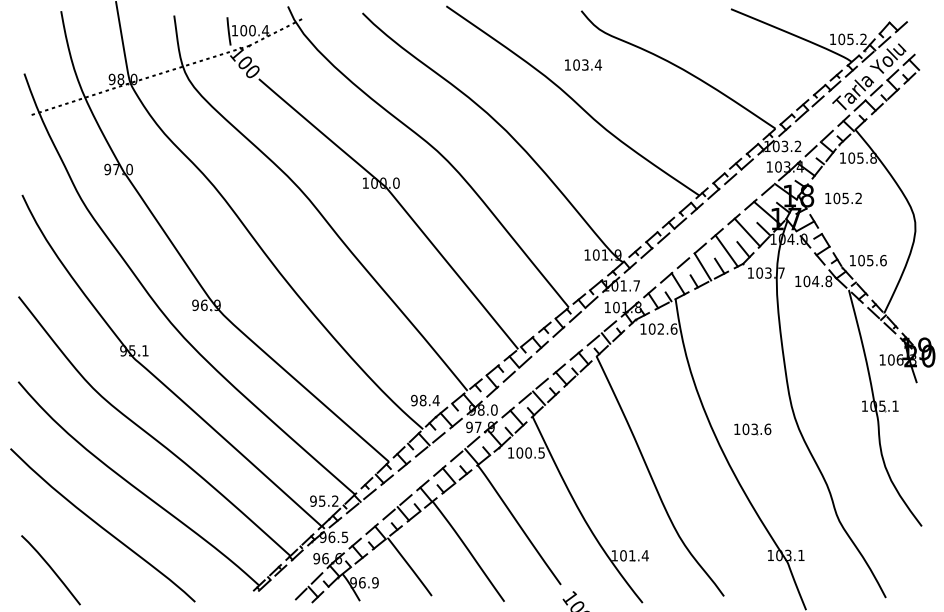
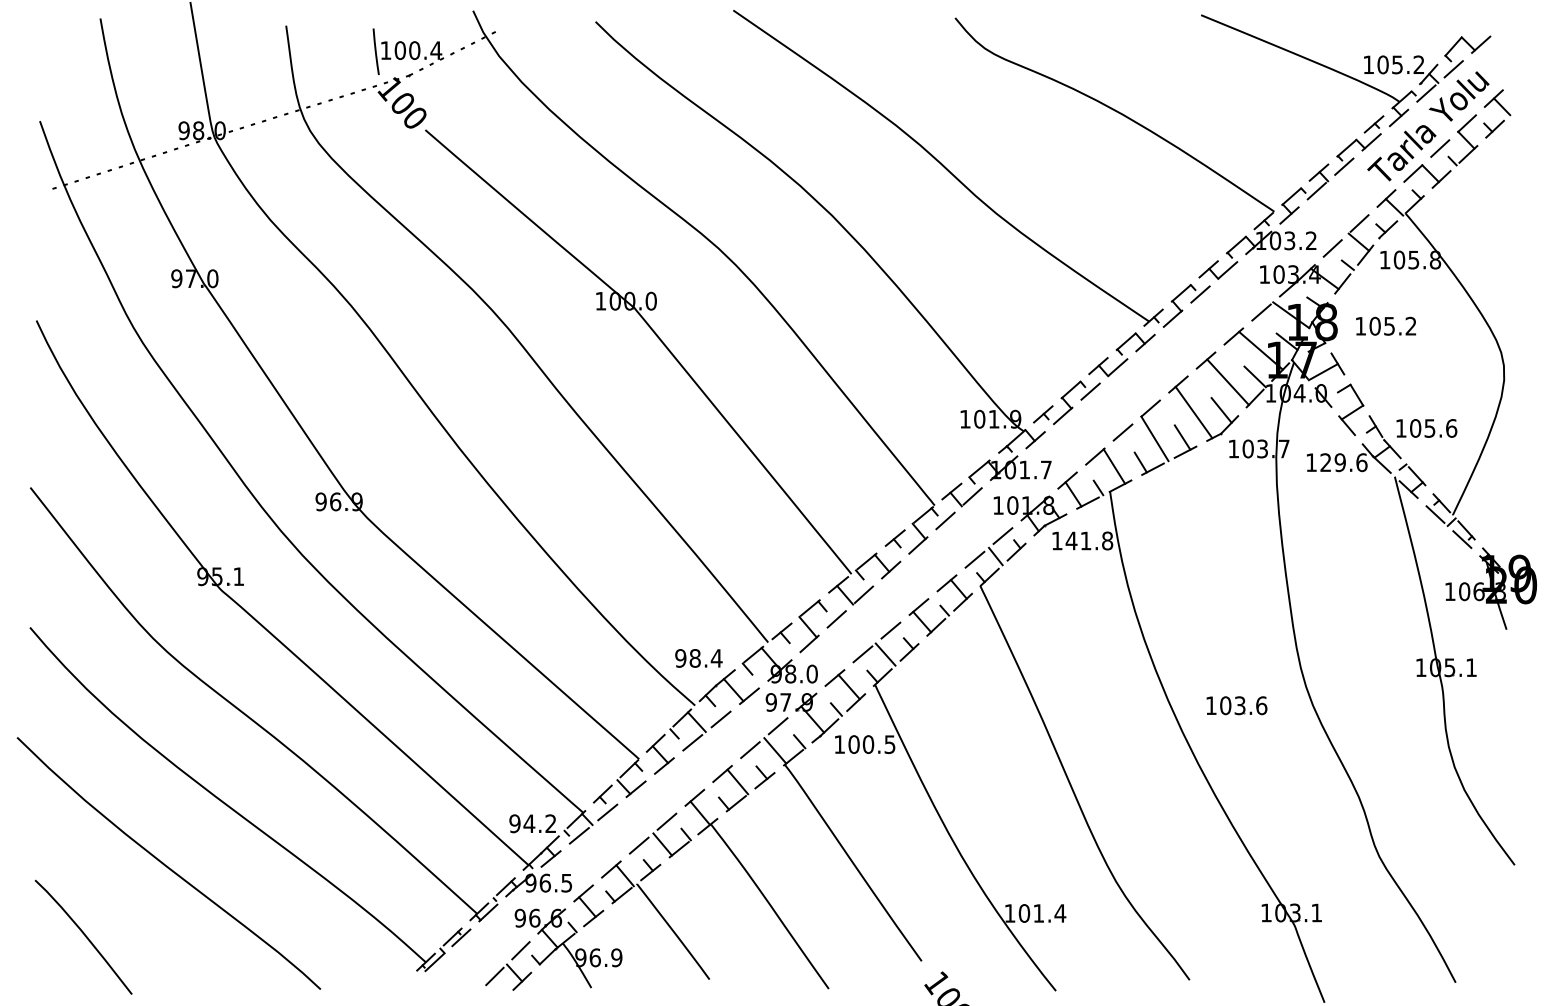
part: (583, 64) -> (958, 106), removed
text: (817, 281) -> (1343, 462), 104.8 -> 129.6
text: (662, 328) -> (1088, 539), 102.6 -> 141.8
text: (321, 500) -> (528, 822), 95.2 -> 94.2

